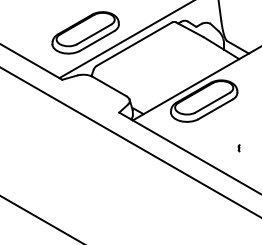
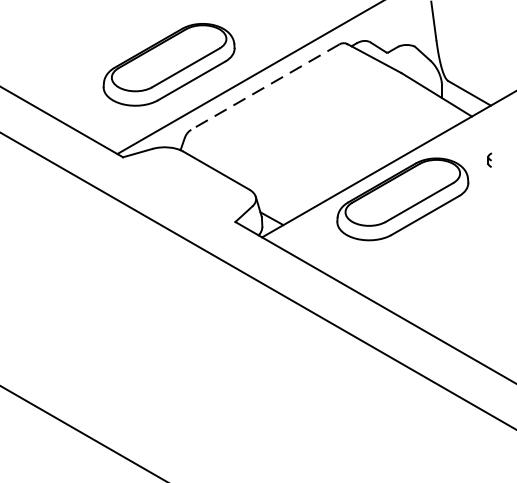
line: (134, 44) -> (265, 87), solid -> dashed
part: (238, 148) -> (488, 160), moved

